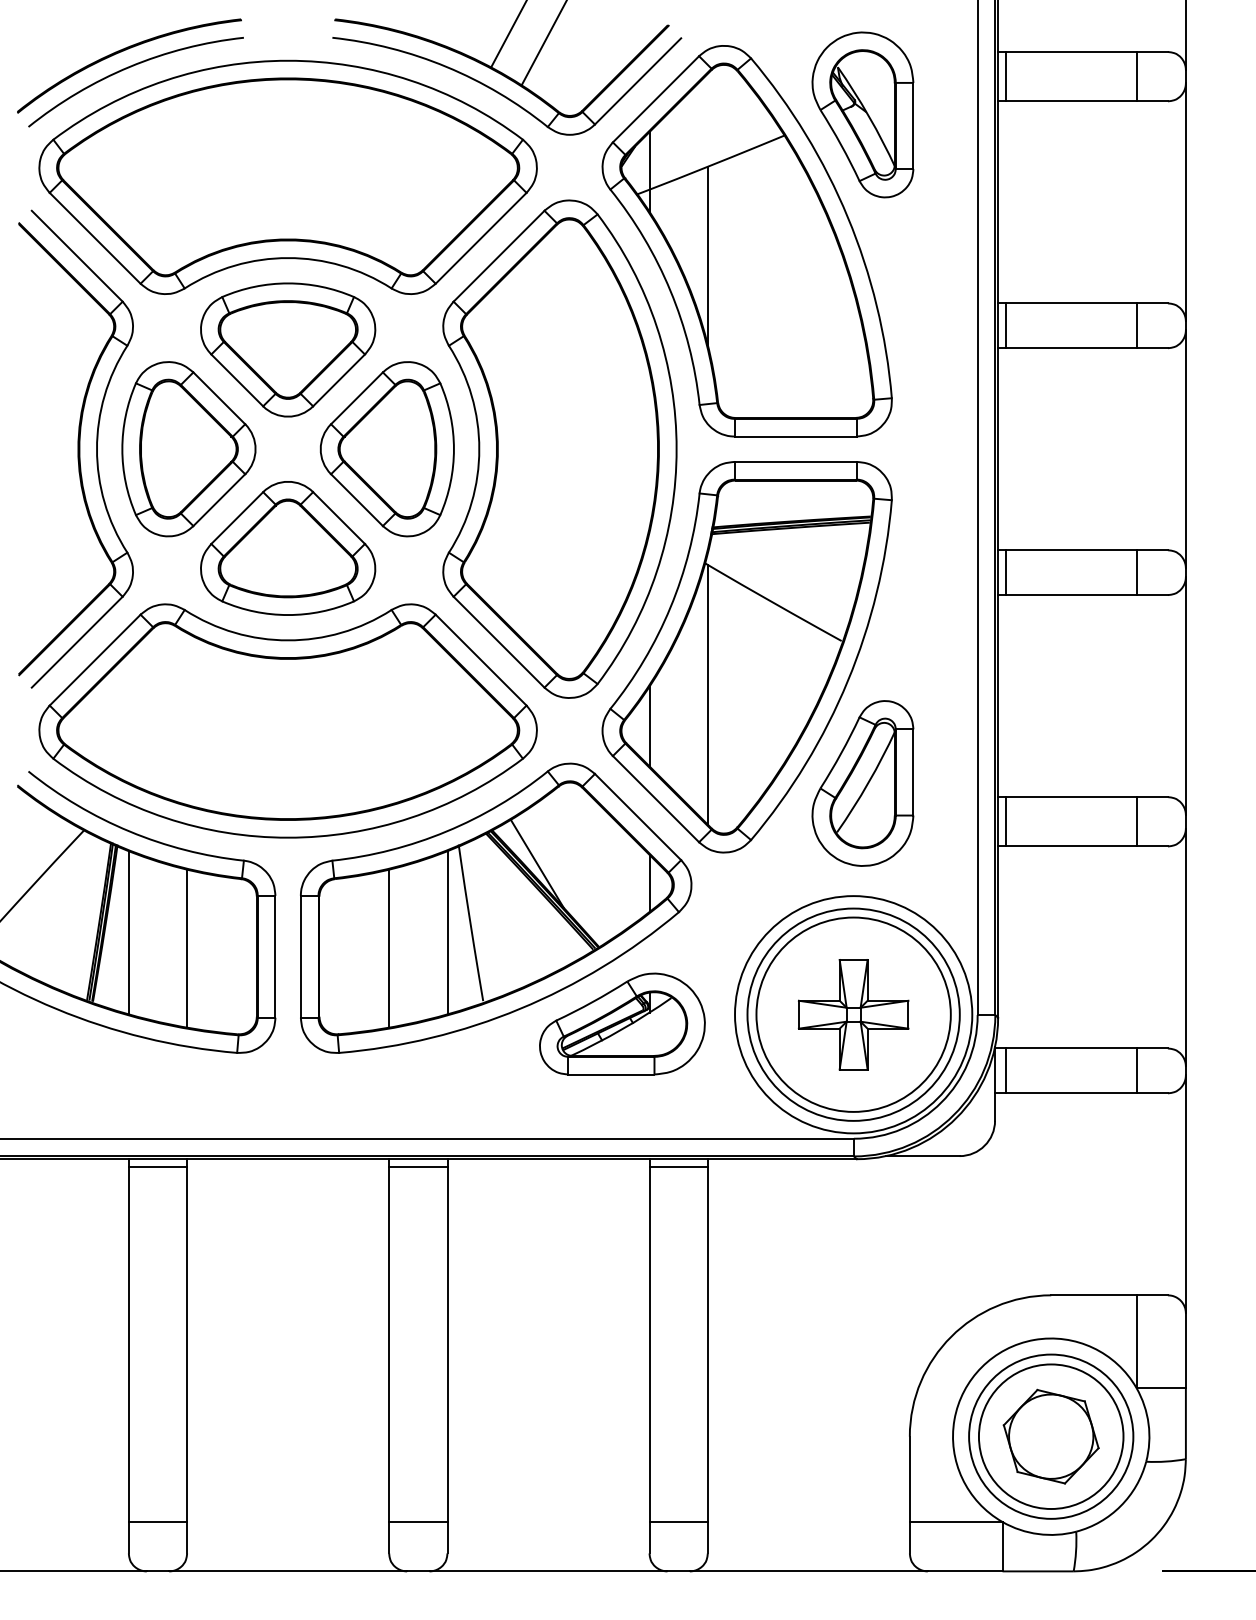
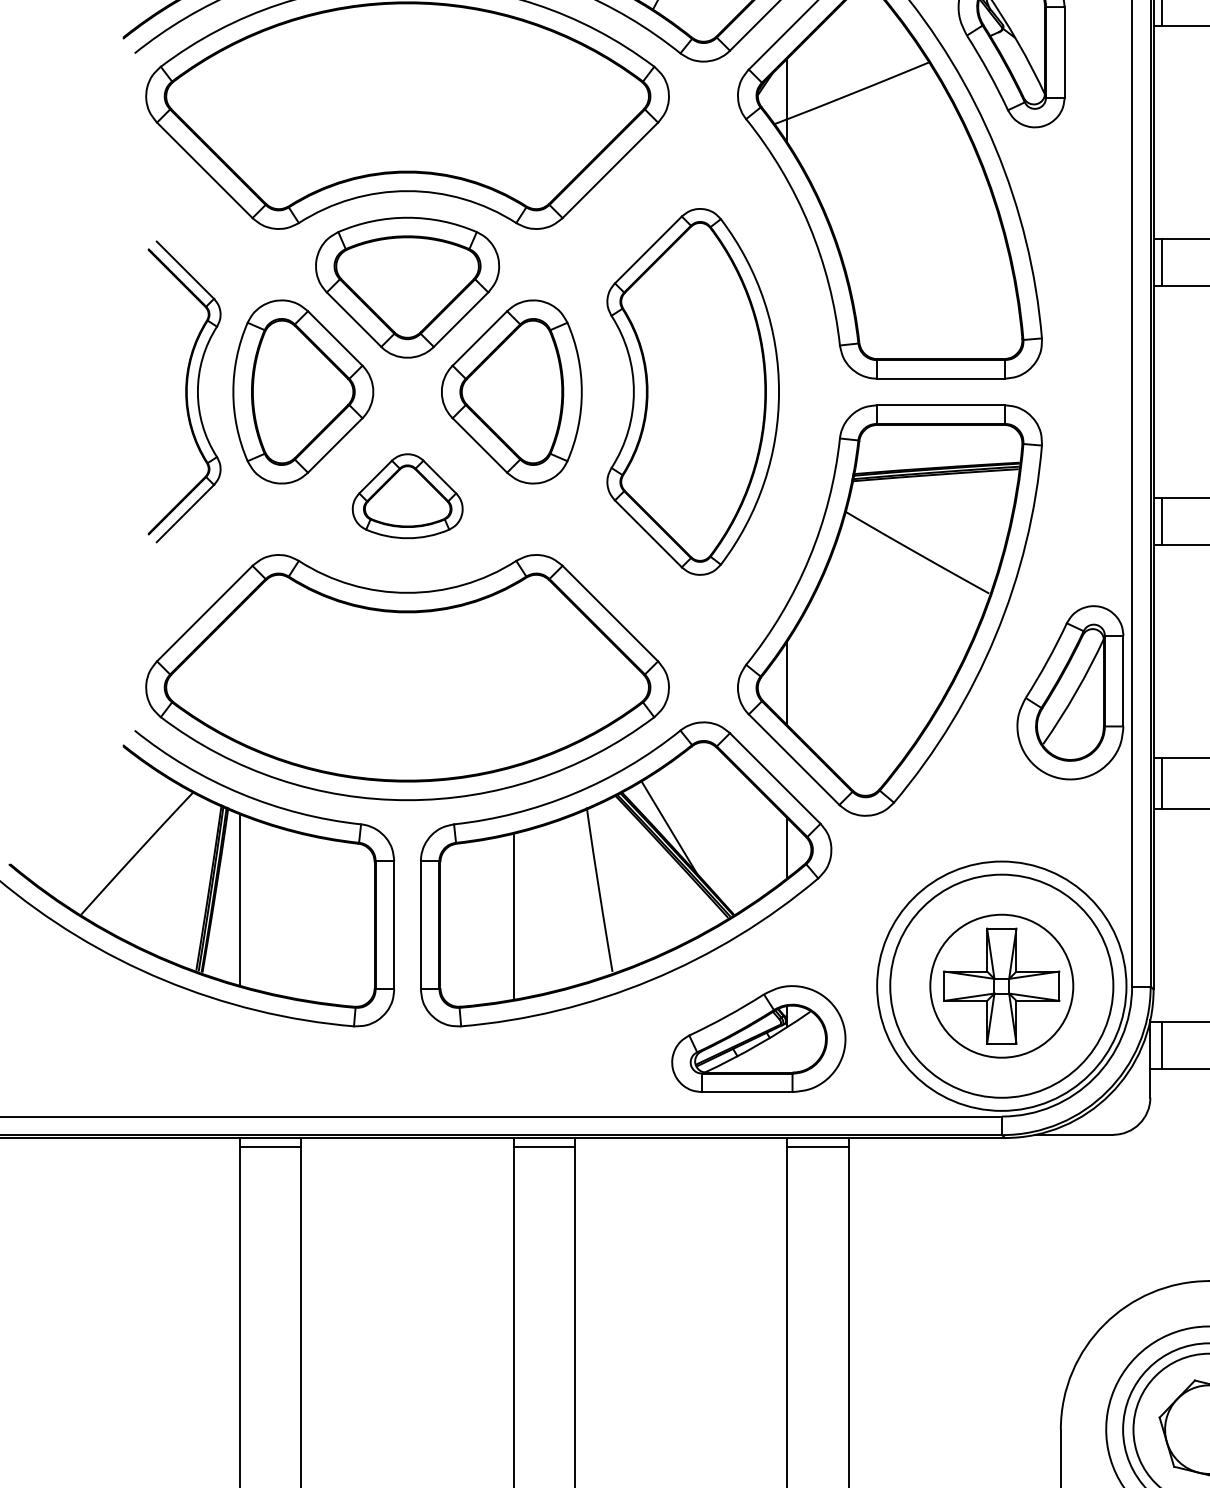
line: (707, 255) -> (848, 188), removed
part: (75, 448) -> (184, 391), size x0.6
part: (559, 448) -> (692, 391), size x0.7
part: (288, 548) -> (407, 496), size x0.6
line: (707, 694) -> (848, 649), removed
part: (862, 783) -> (1069, 692), moved
line: (447, 932) -> (575, 899), removed
line: (187, 948) -> (301, 916), removed
circle: (853, 1014) -> (1001, 985), size x0.7
part: (622, 1023) -> (758, 1038), moved

